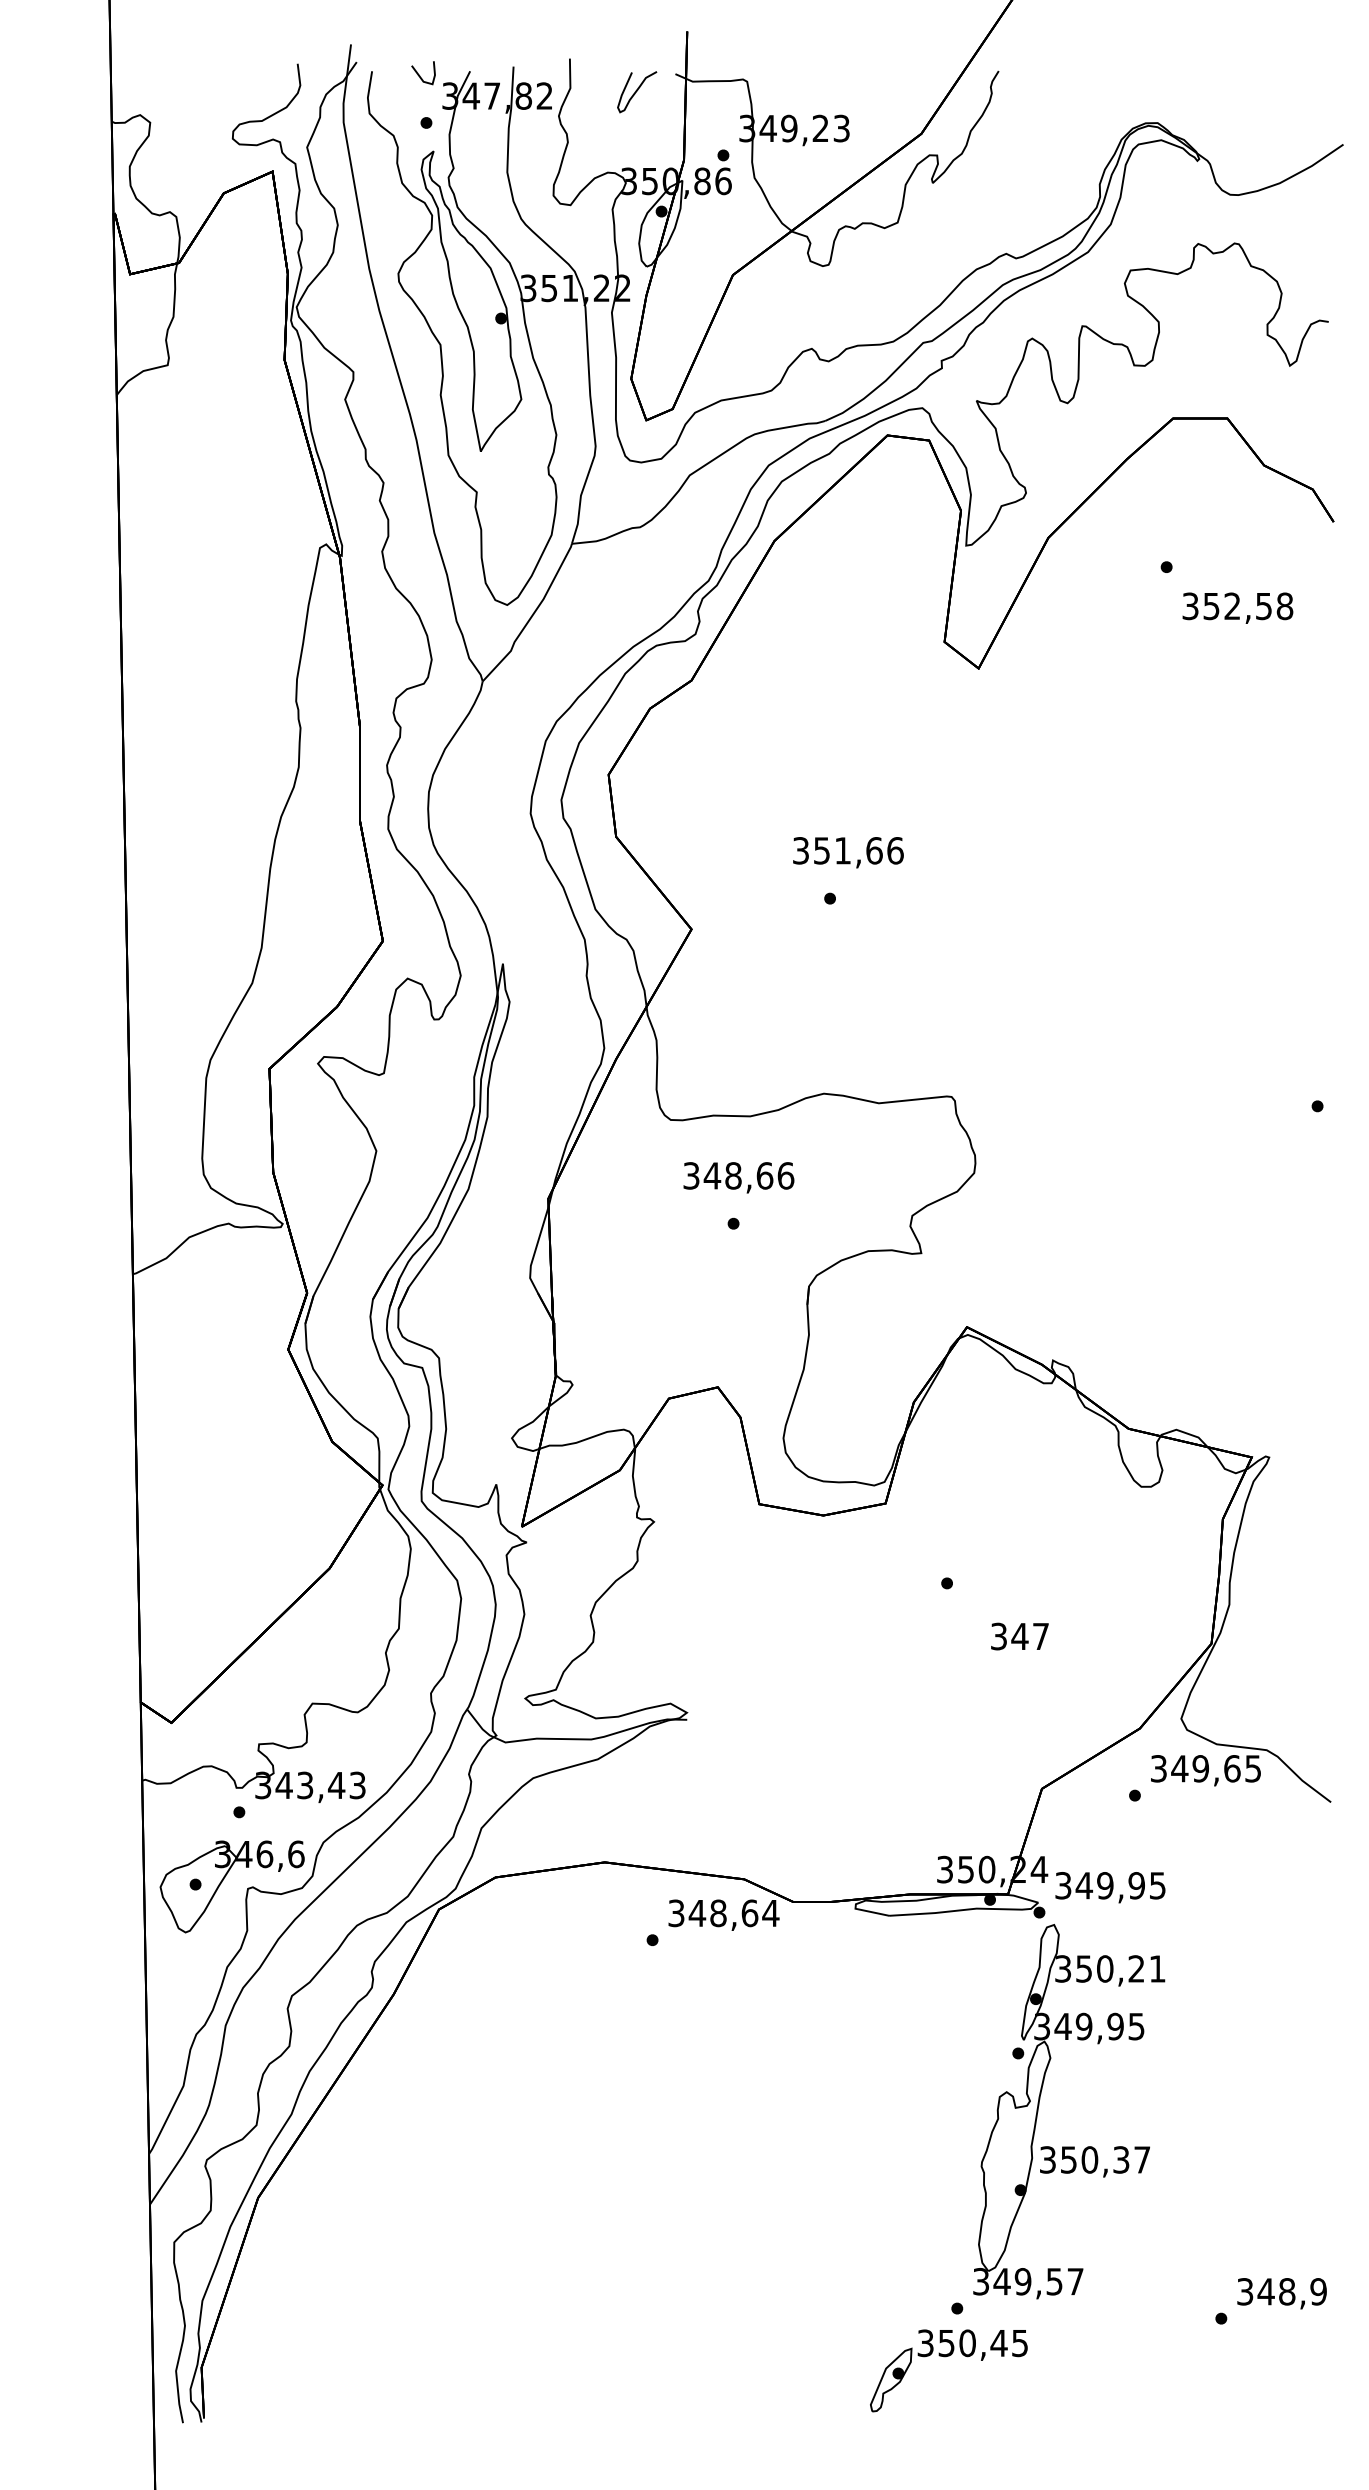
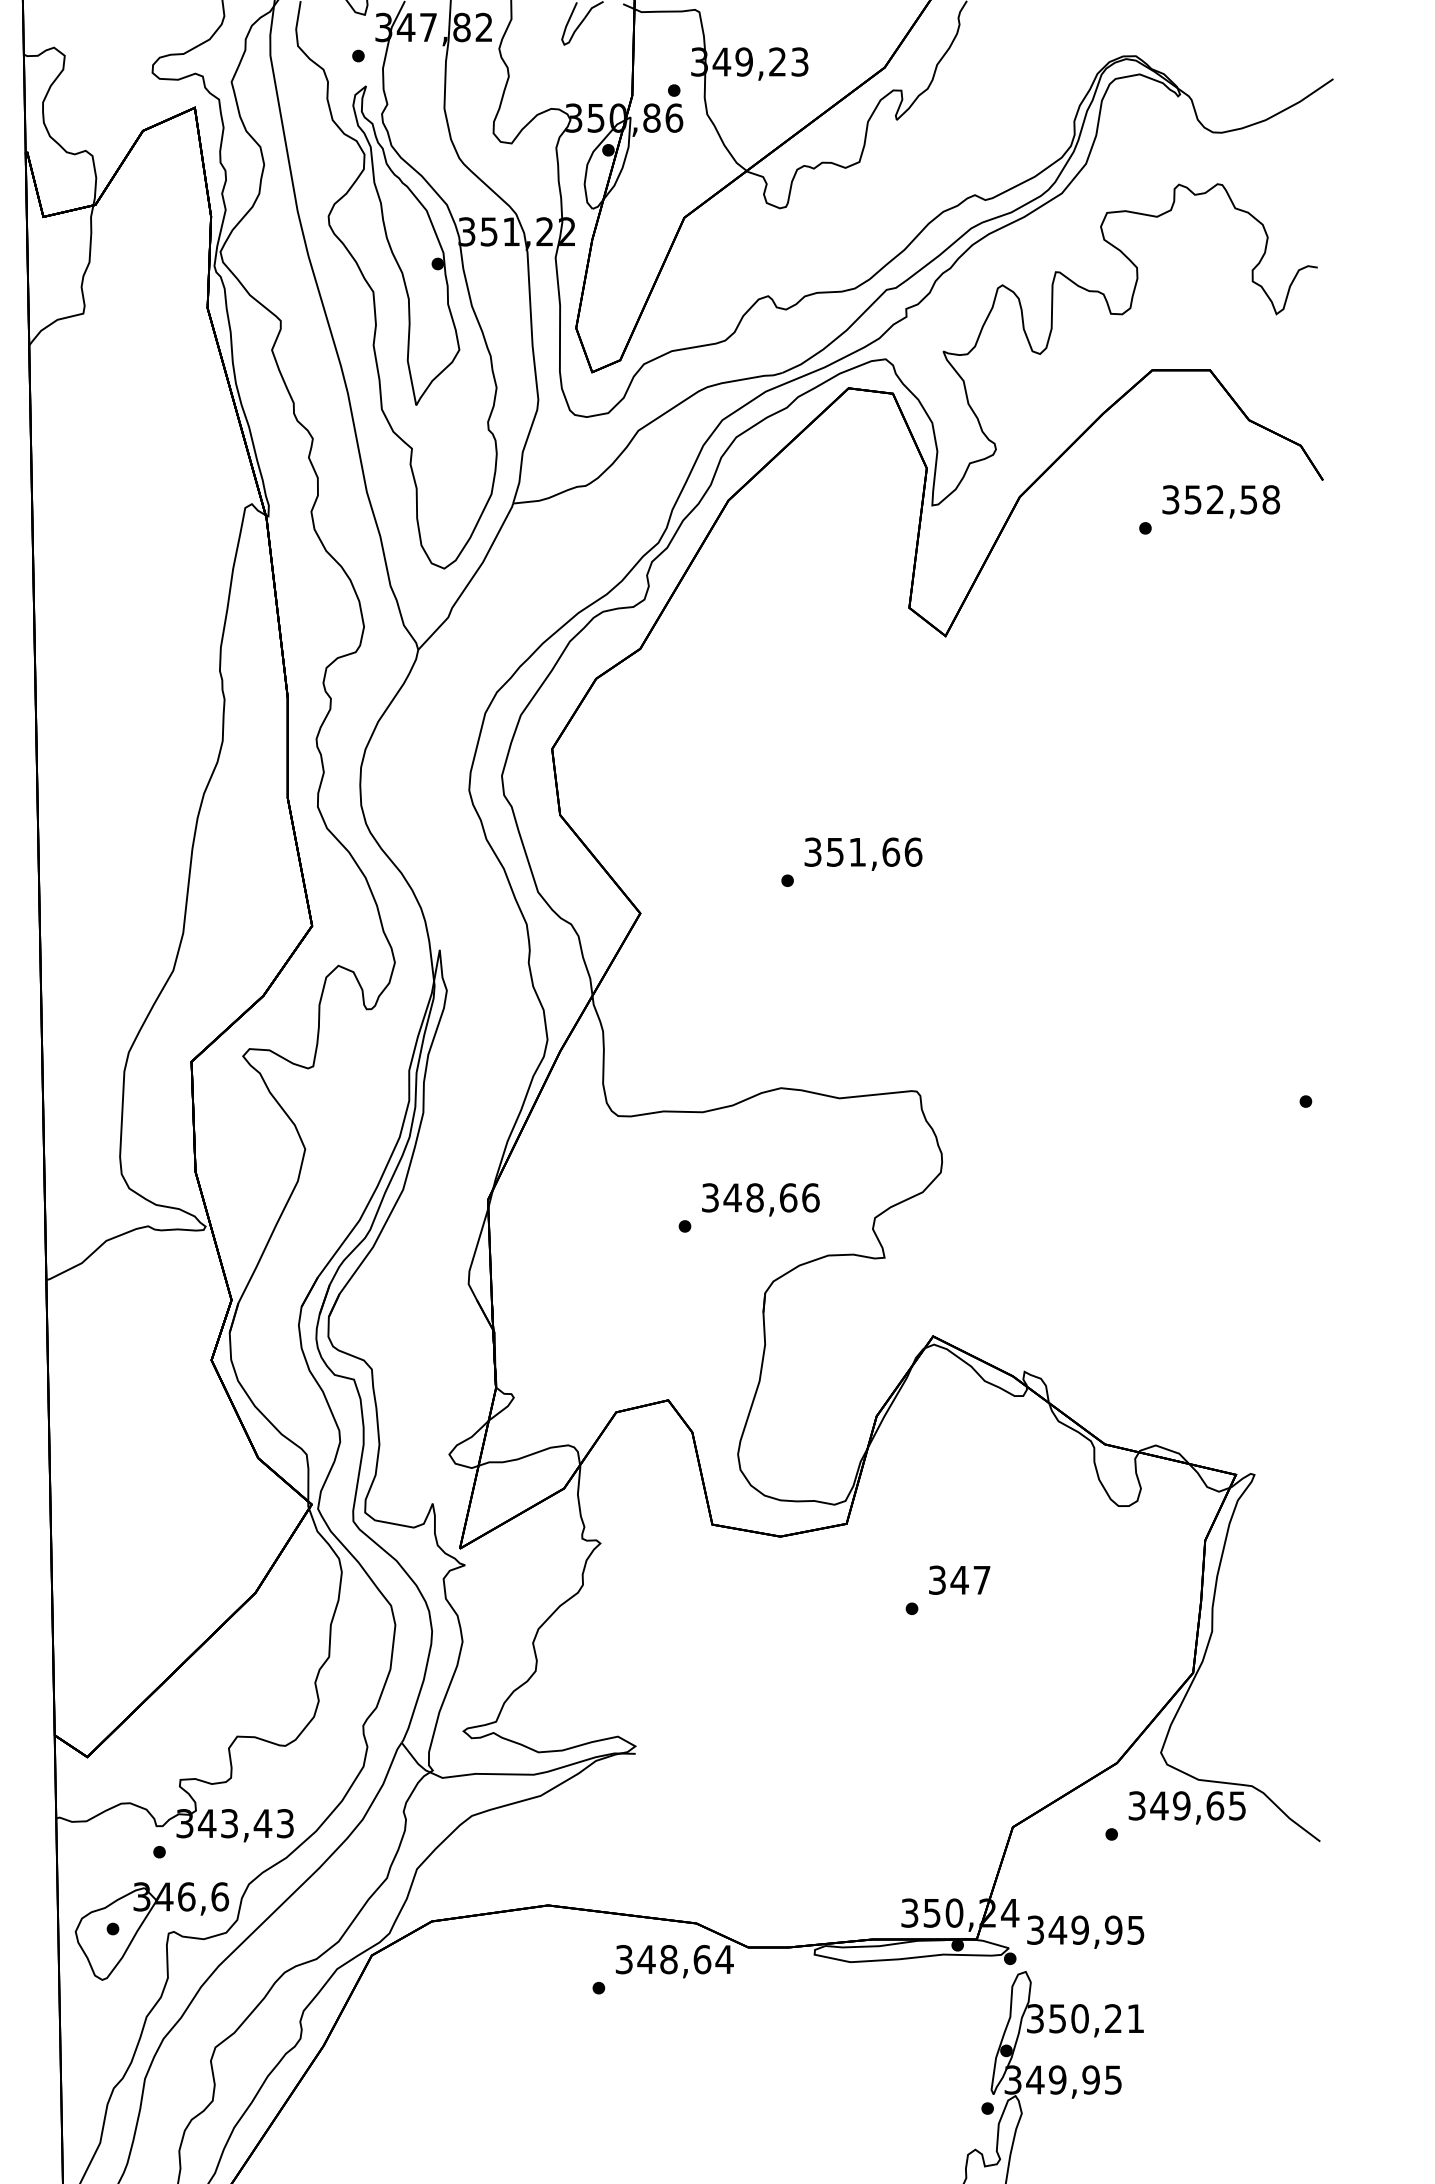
text: (1237, 607) -> (1220, 501), moved
text: (848, 852) -> (863, 854), moved
text: (738, 1177) -> (760, 1199), moved
text: (1019, 1636) -> (959, 1580), moved

